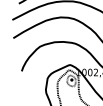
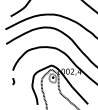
line: (22, 84) -> (13, 81), added

